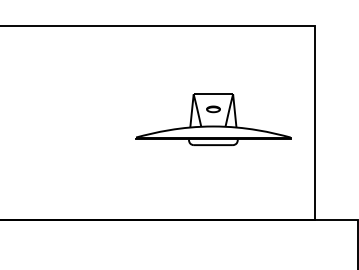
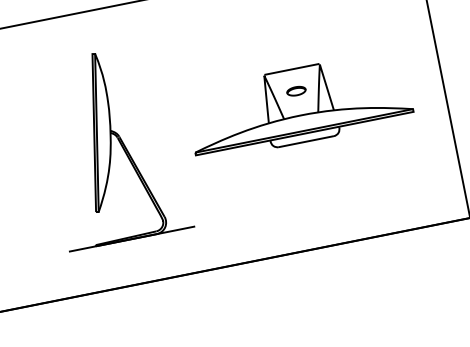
part: (80, 121) -> (112, 145), added

